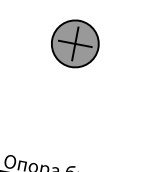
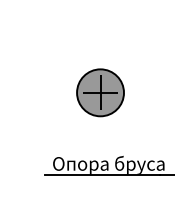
part: (75, 43) -> (100, 92), moved

